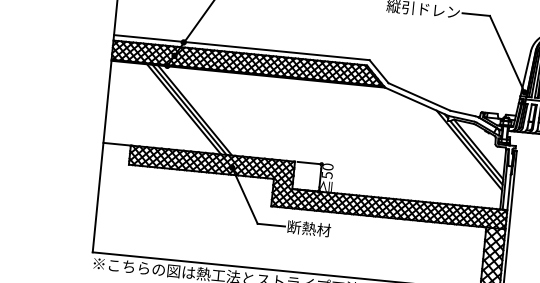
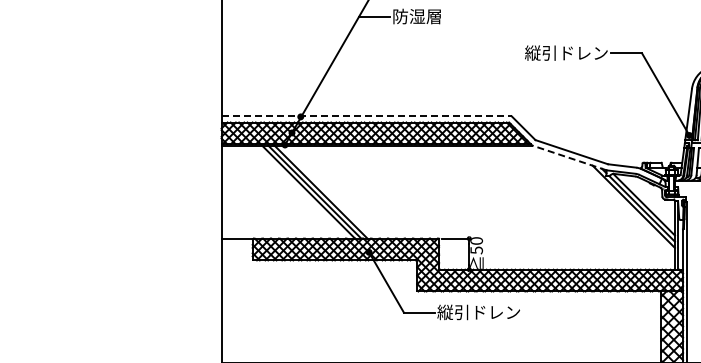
line: (242, 47) -> (367, 116), solid -> dashed
line: (416, 101) -> (568, 157), solid -> dashed
text: (323, 230) -> (478, 312), 断熱材 -> 縦引ドレン

